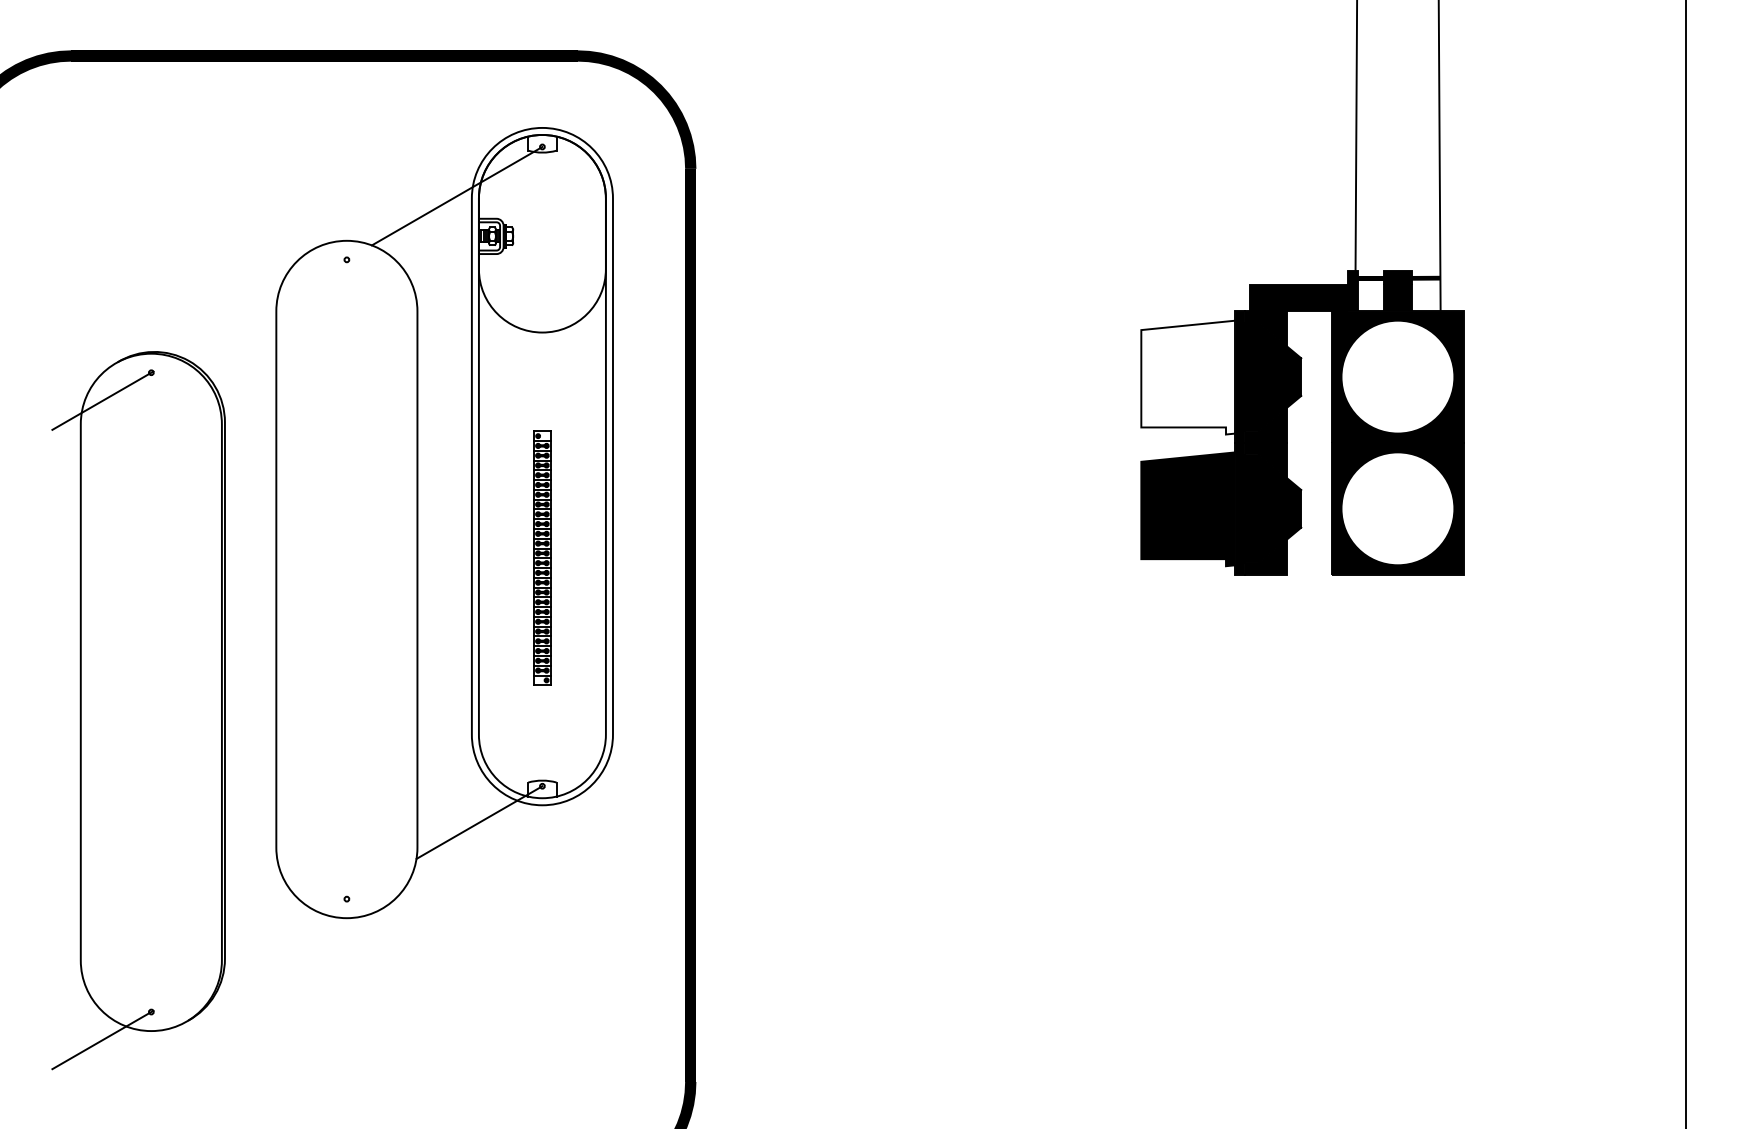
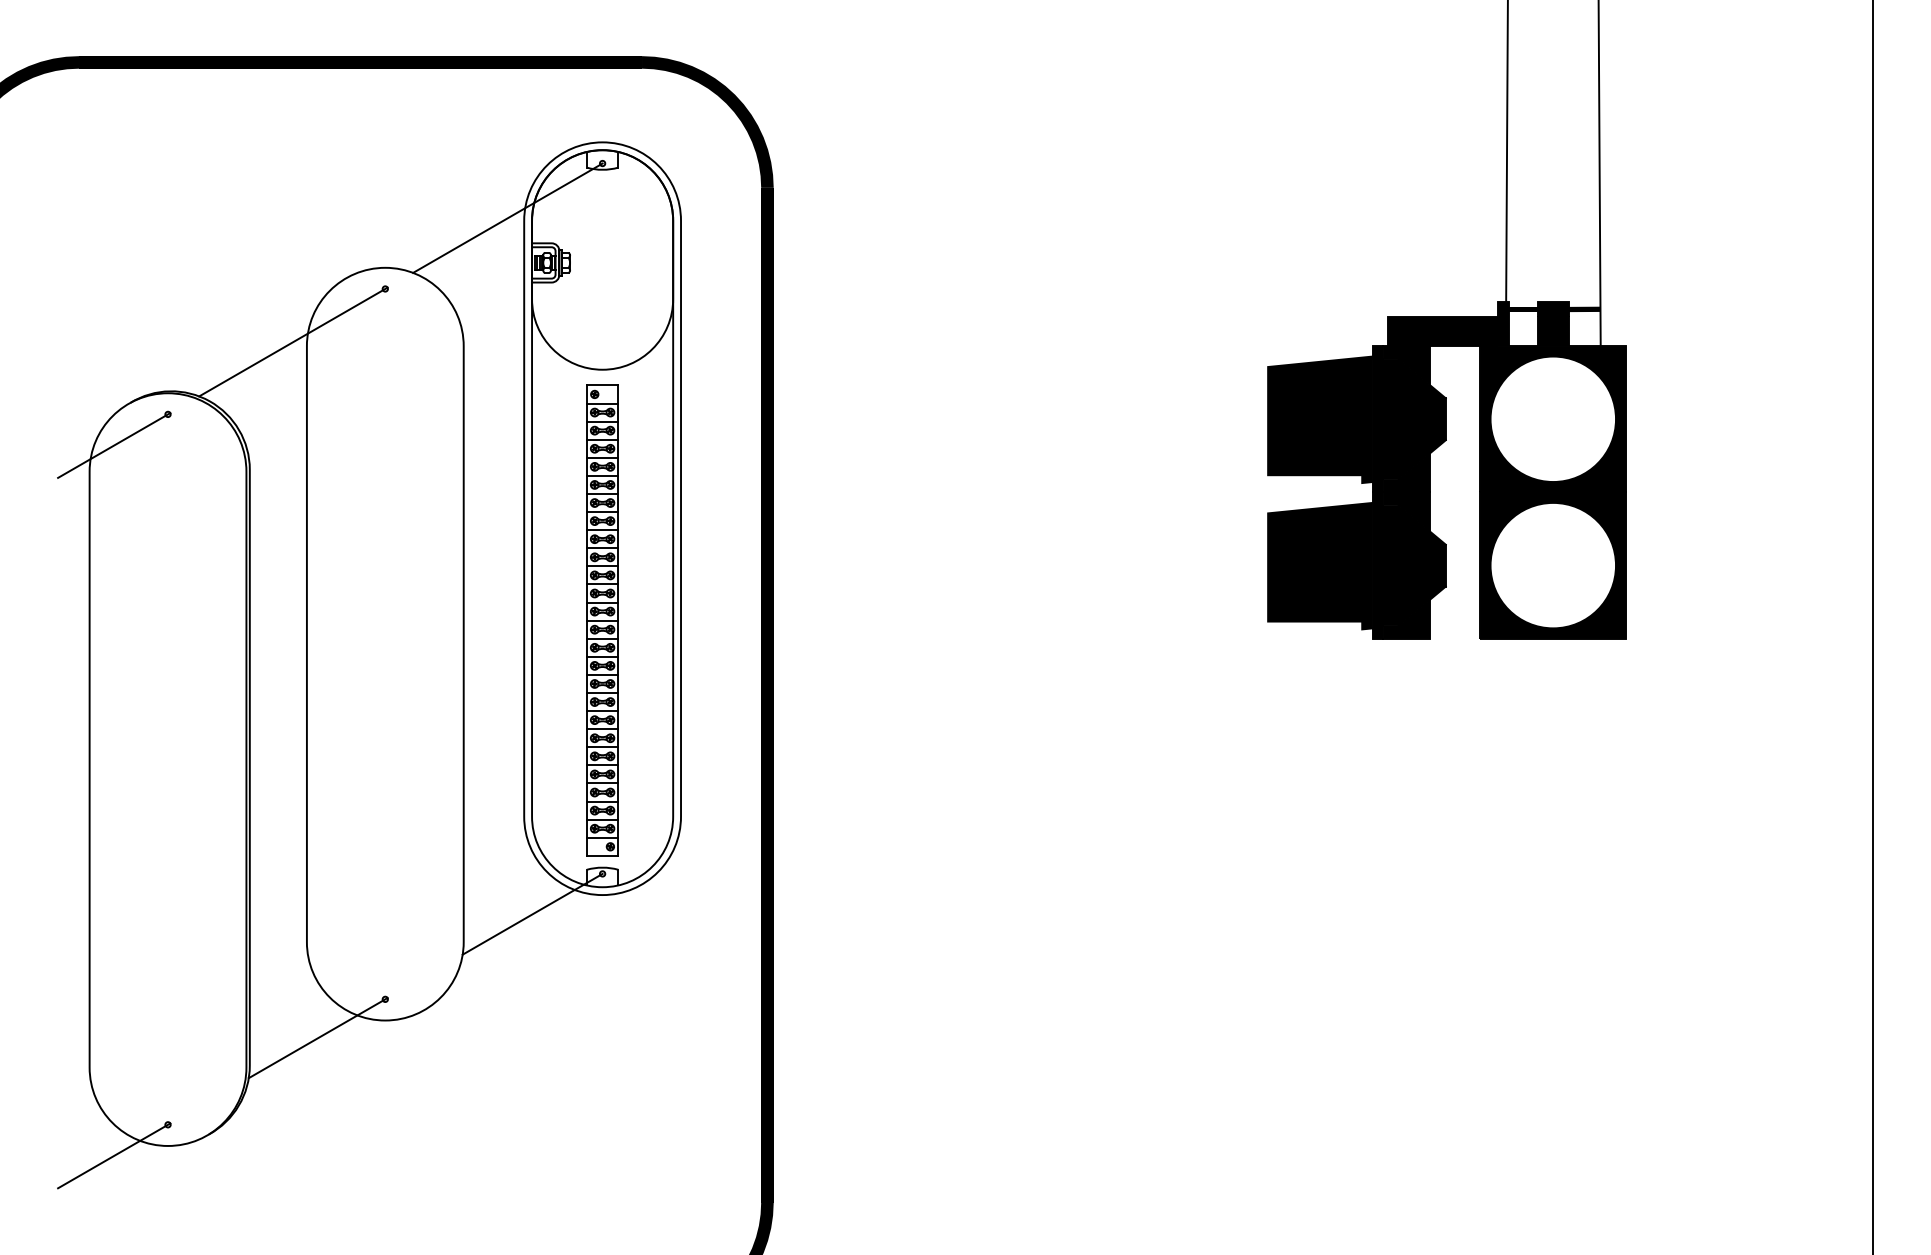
line: (264, 307) -> (293, 341), added
fill: (1188, 377) -> (1320, 419), added
part: (542, 558) -> (602, 620), size x1.67
line: (285, 934) -> (317, 1038), added

